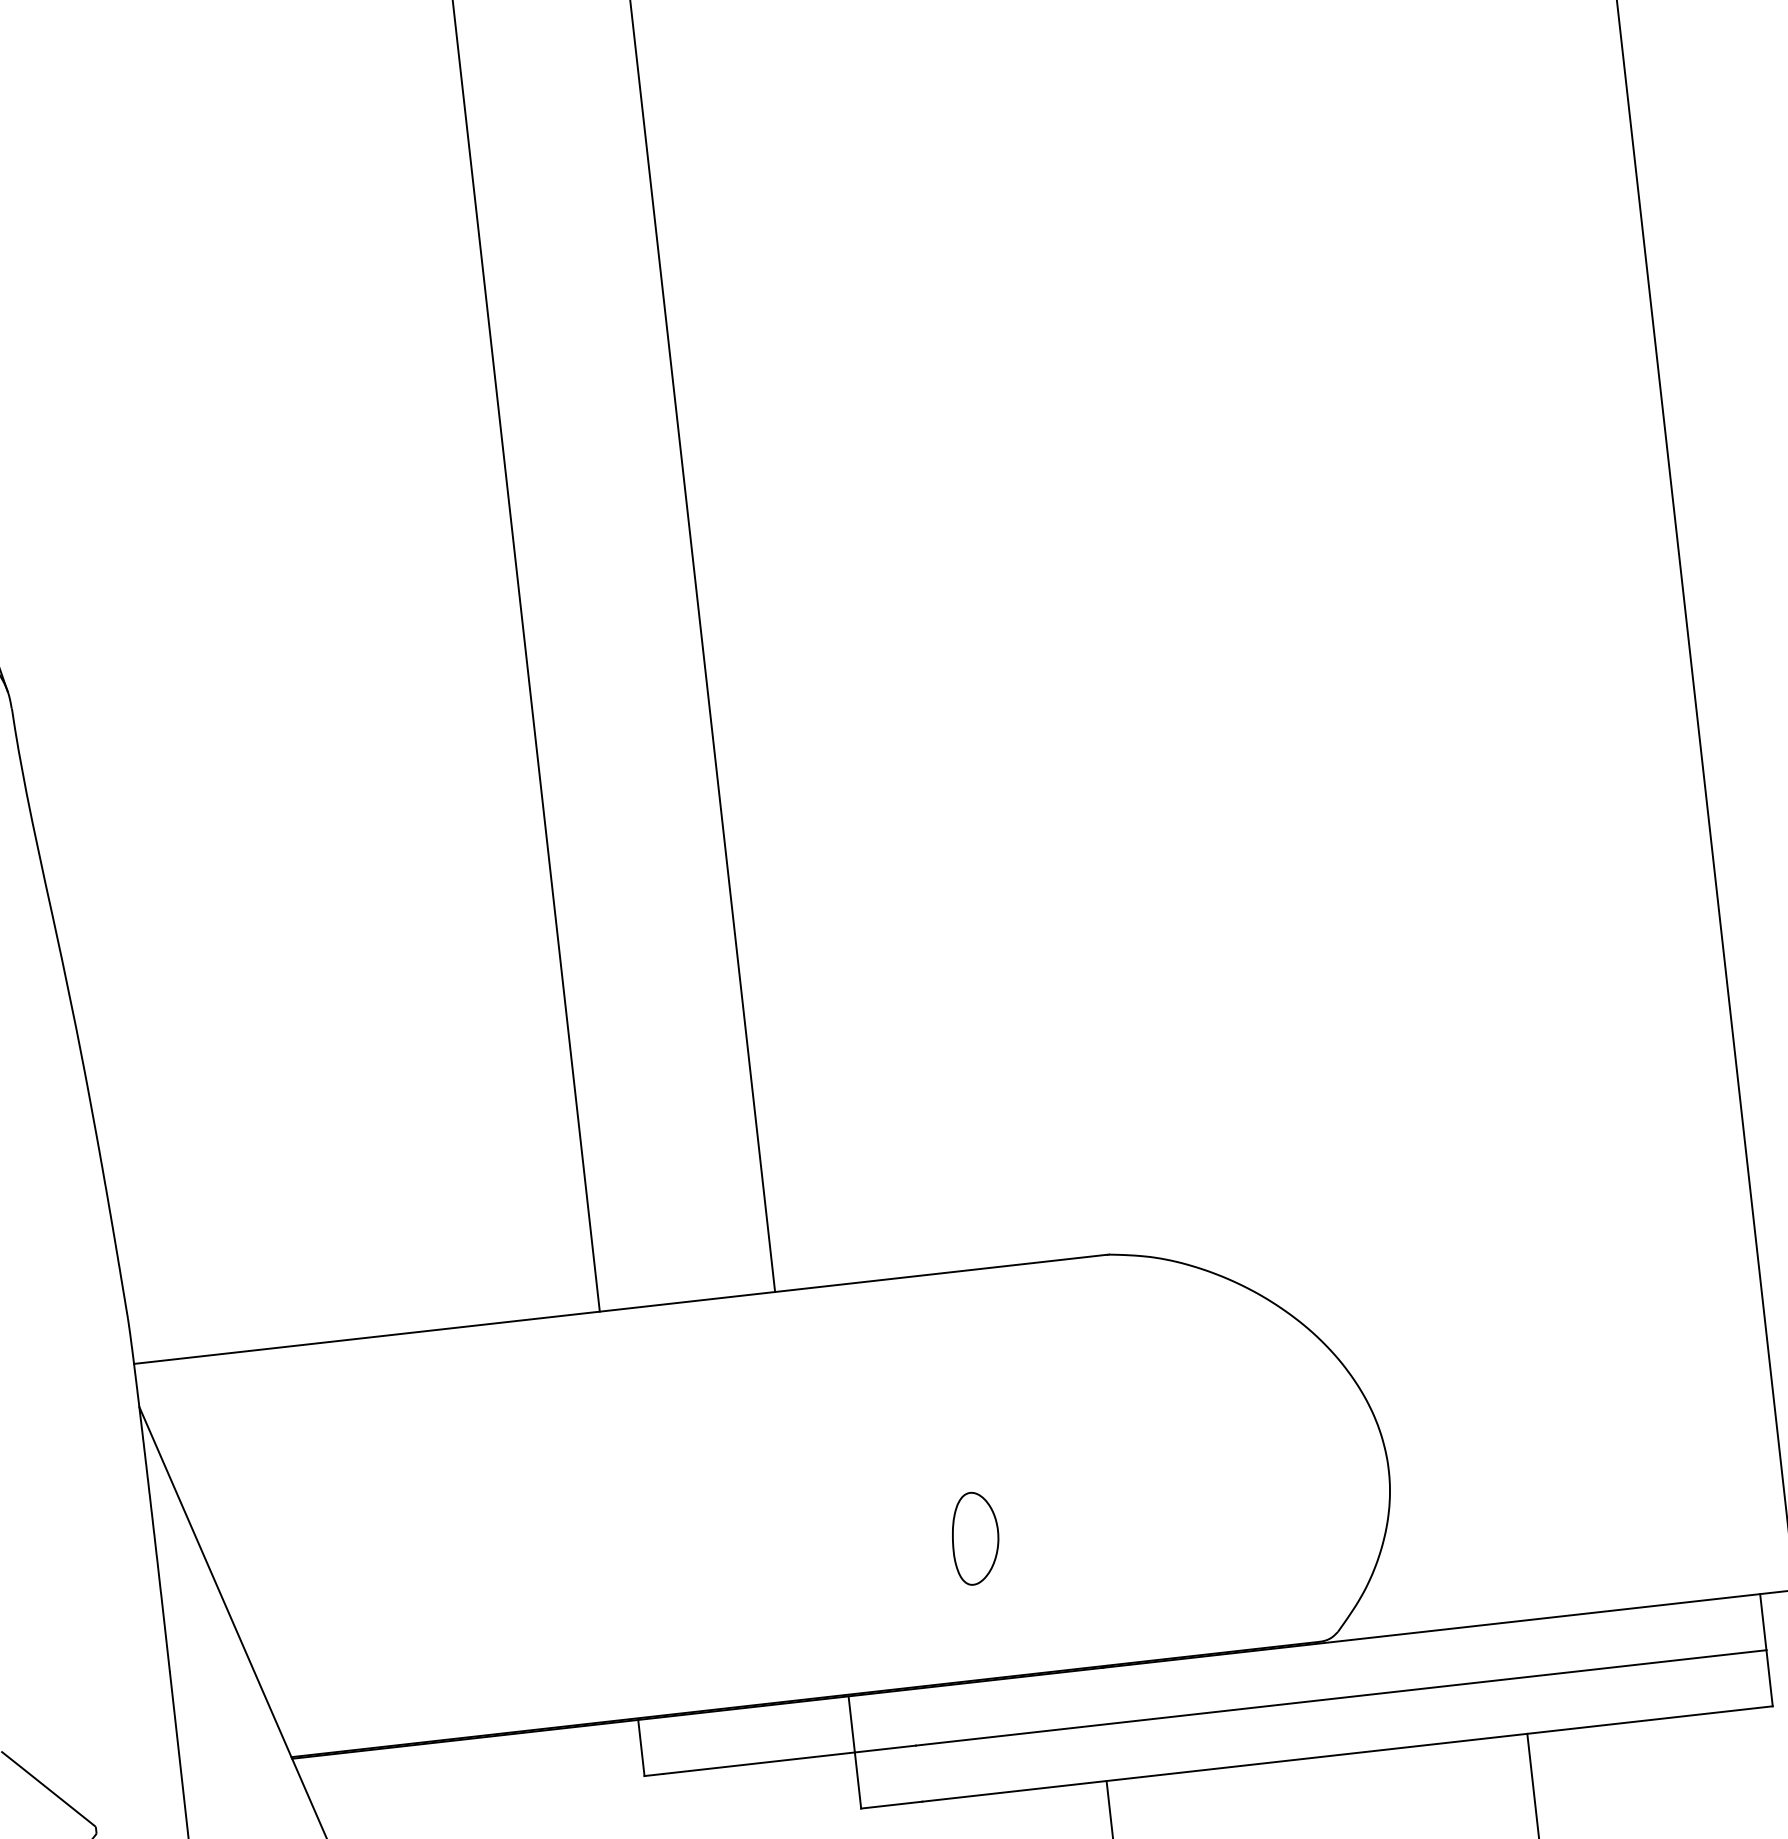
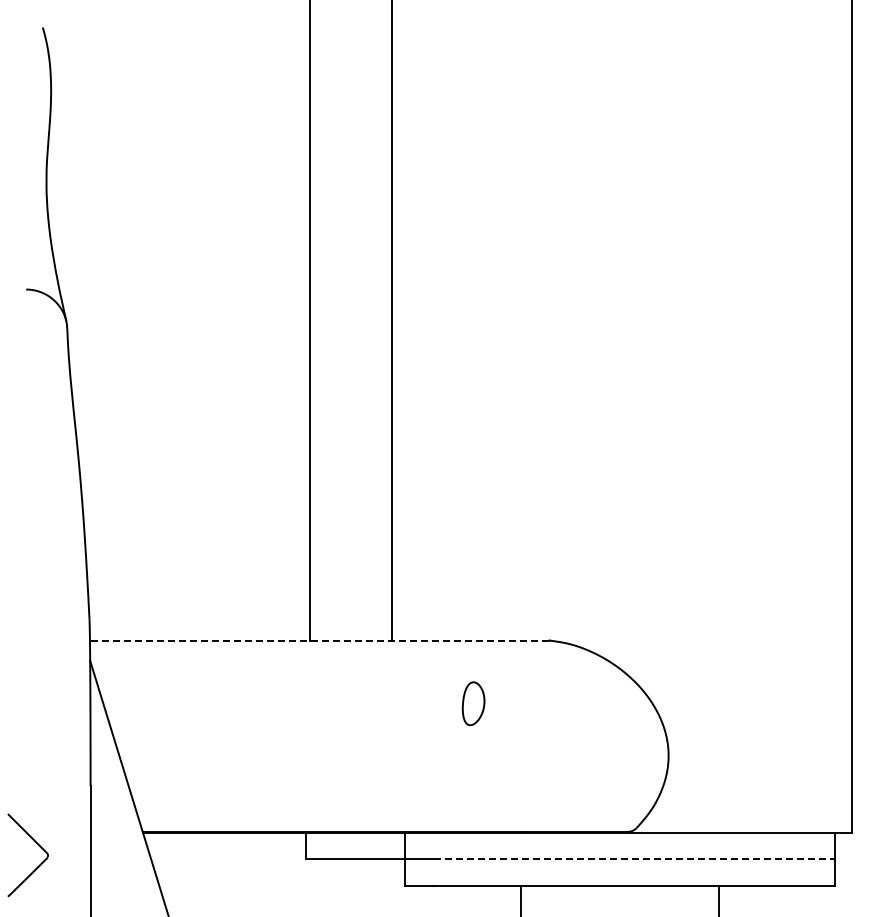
line: (618, 1309) -> (318, 640), solid -> dashed
part: (975, 1537) -> (473, 703), moved
line: (1343, 1698) -> (635, 859), solid -> dashed

